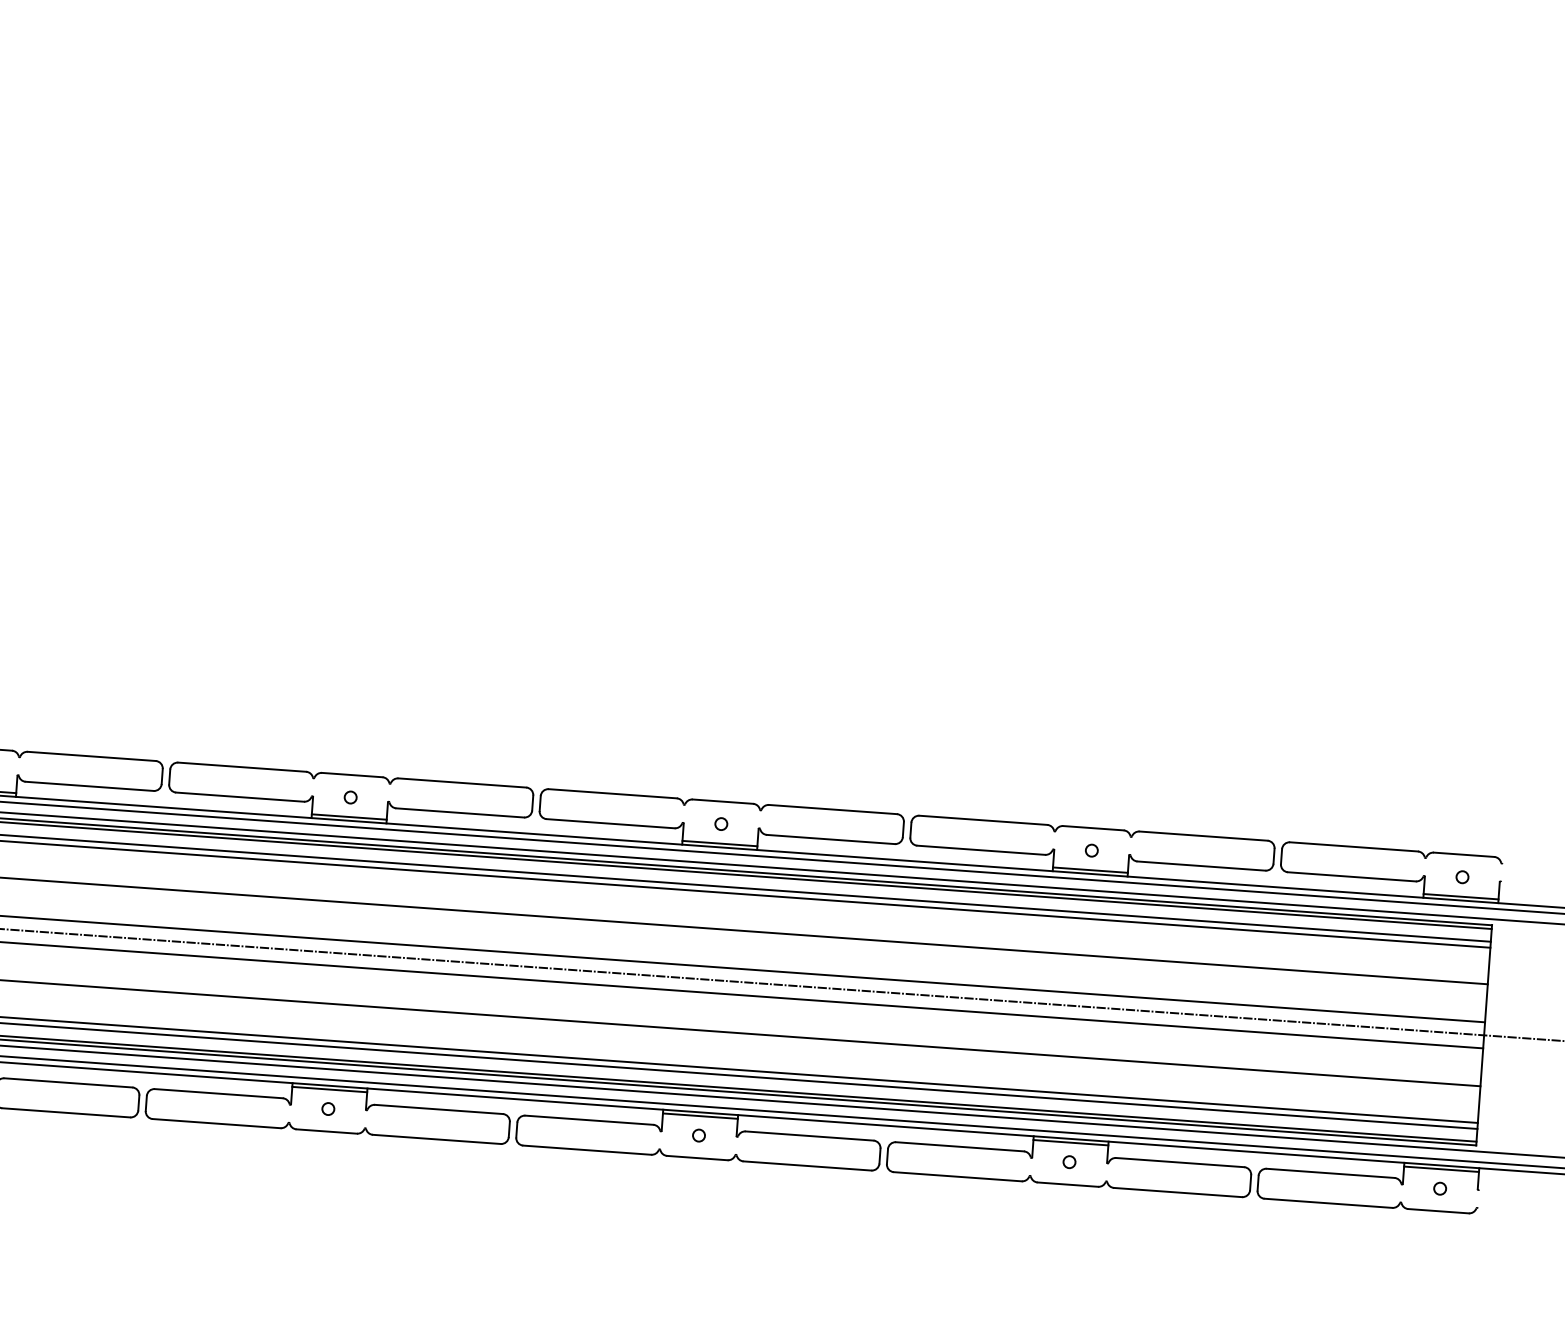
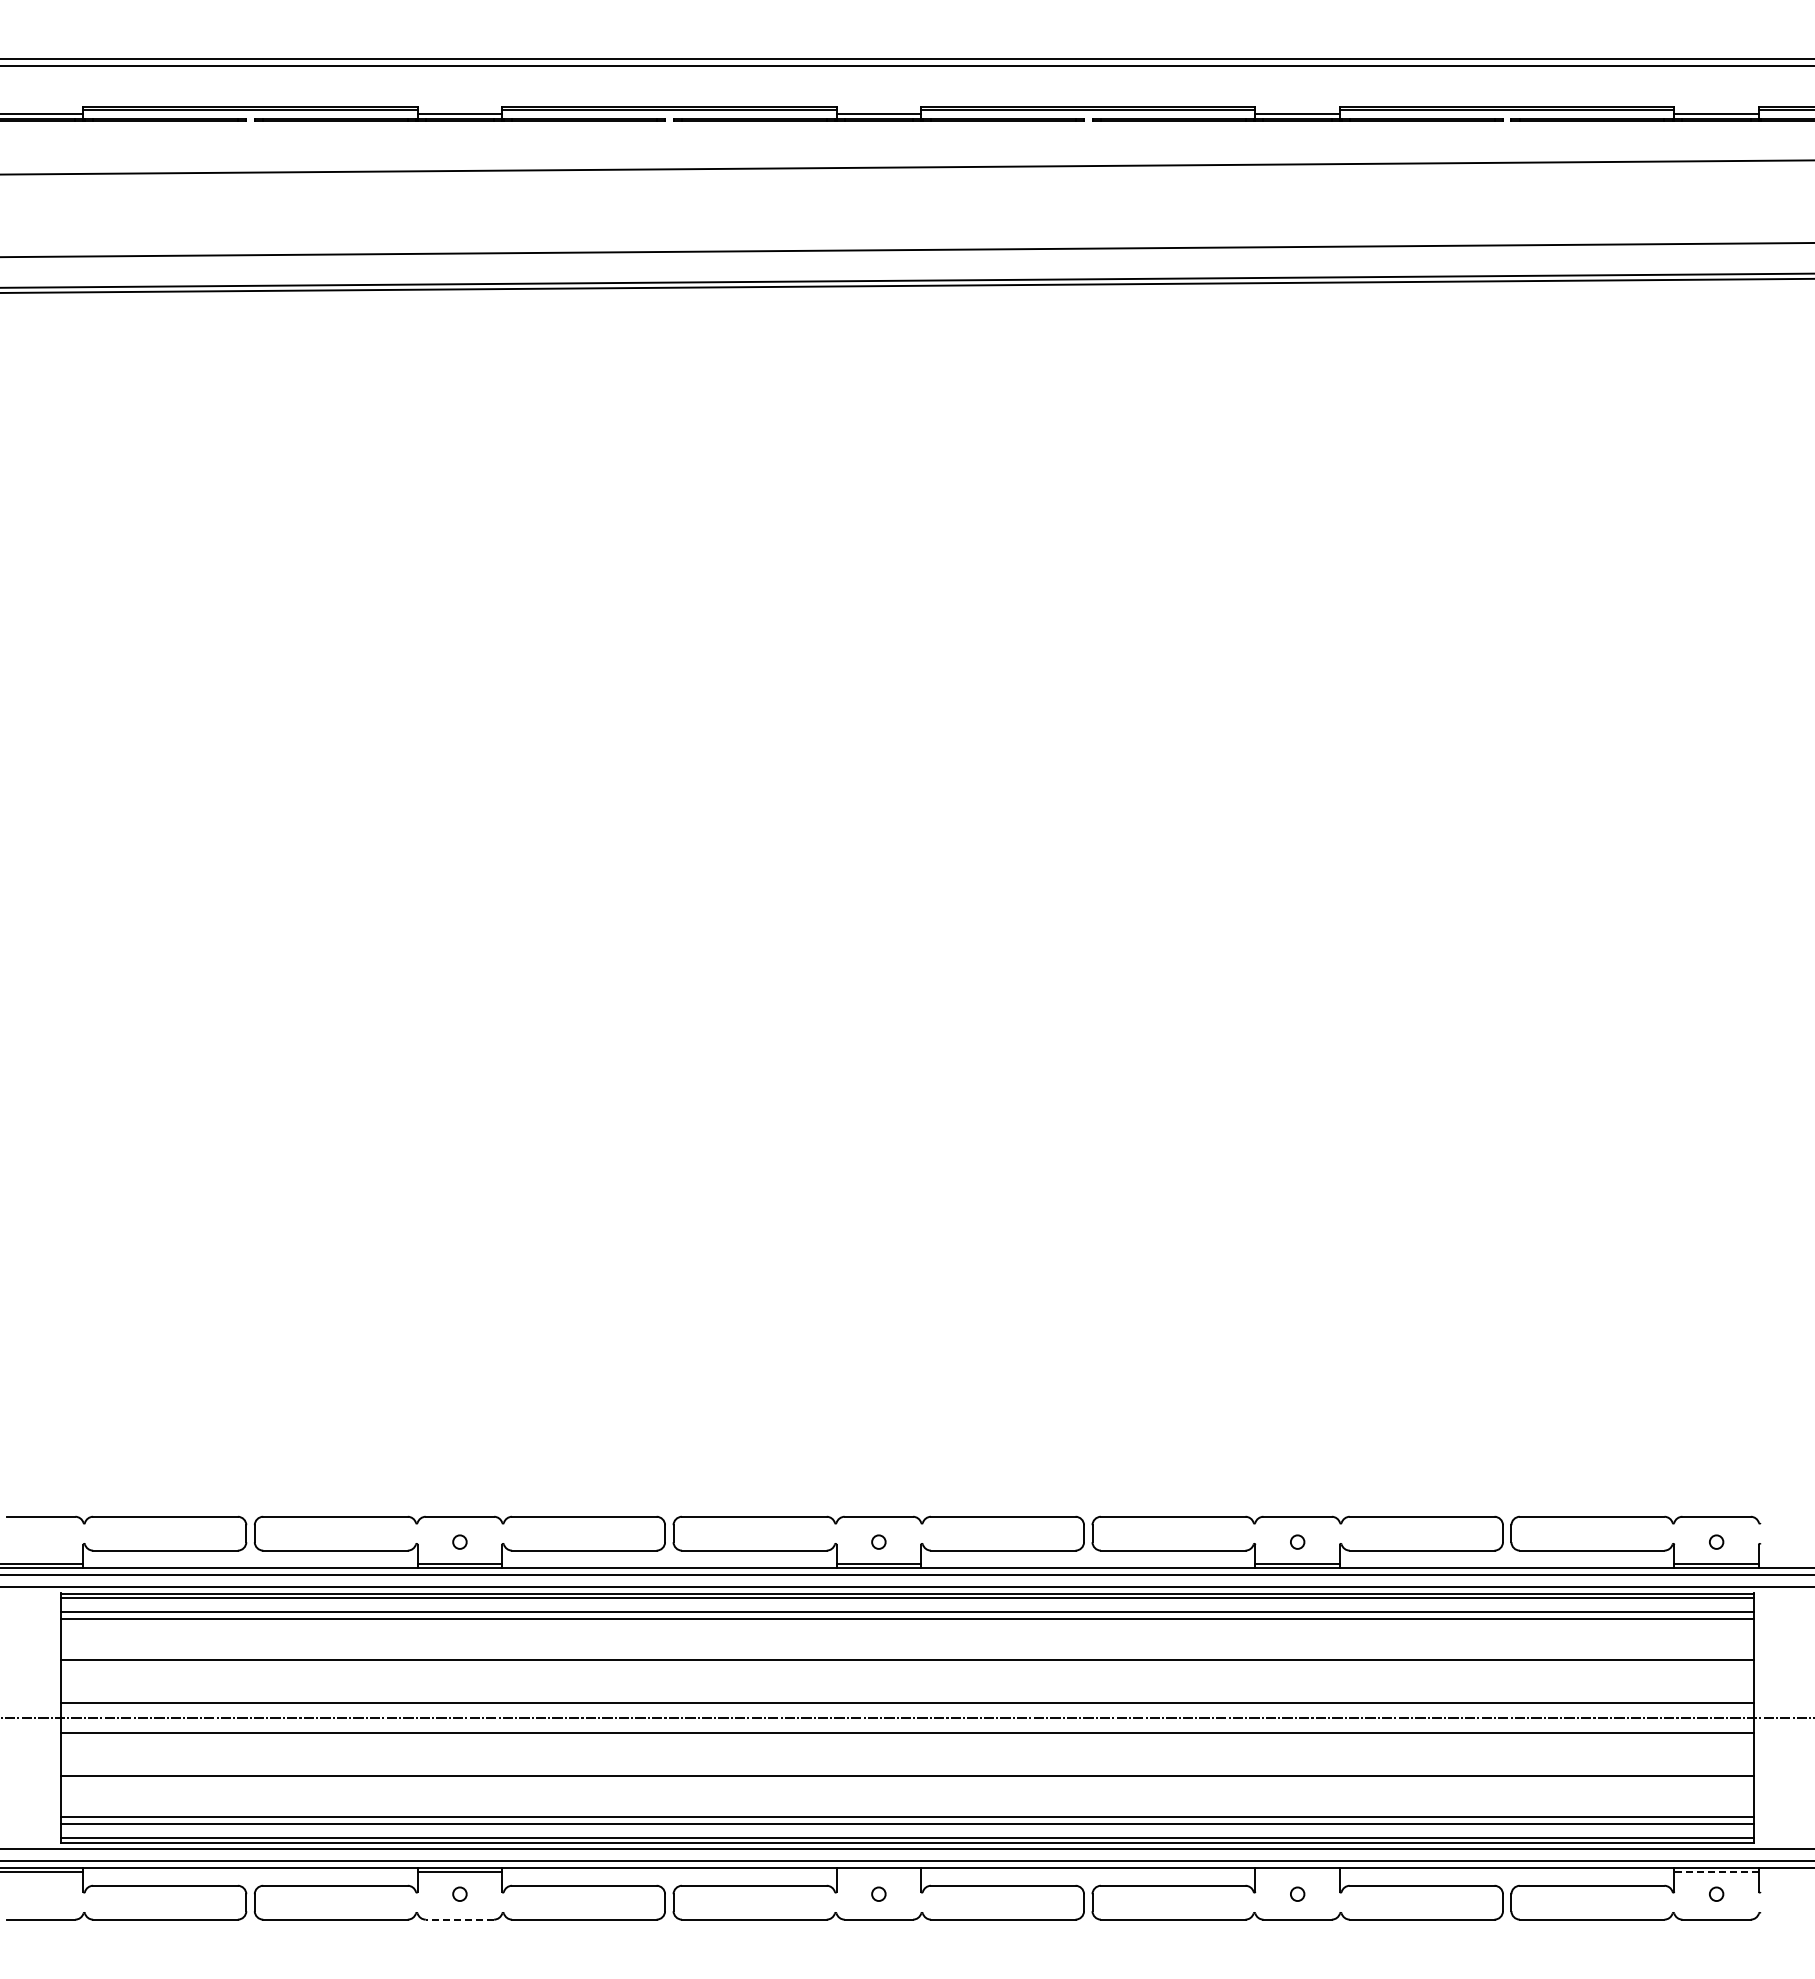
line: (700, 1116) -> (878, 1872), removed
line: (326, 1131) -> (459, 1919), solid -> dashed
line: (1070, 1142) -> (1297, 1872), removed
line: (1441, 1169) -> (1716, 1872), solid -> dashed

